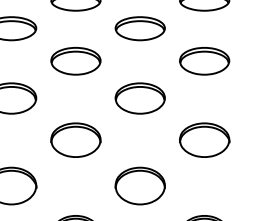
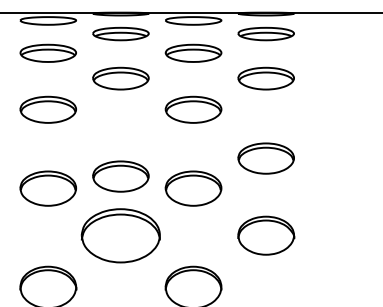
part: (75, 61) -> (120, 176), moved
part: (203, 61) -> (265, 158), moved
part: (75, 140) -> (120, 235), size x1.4

